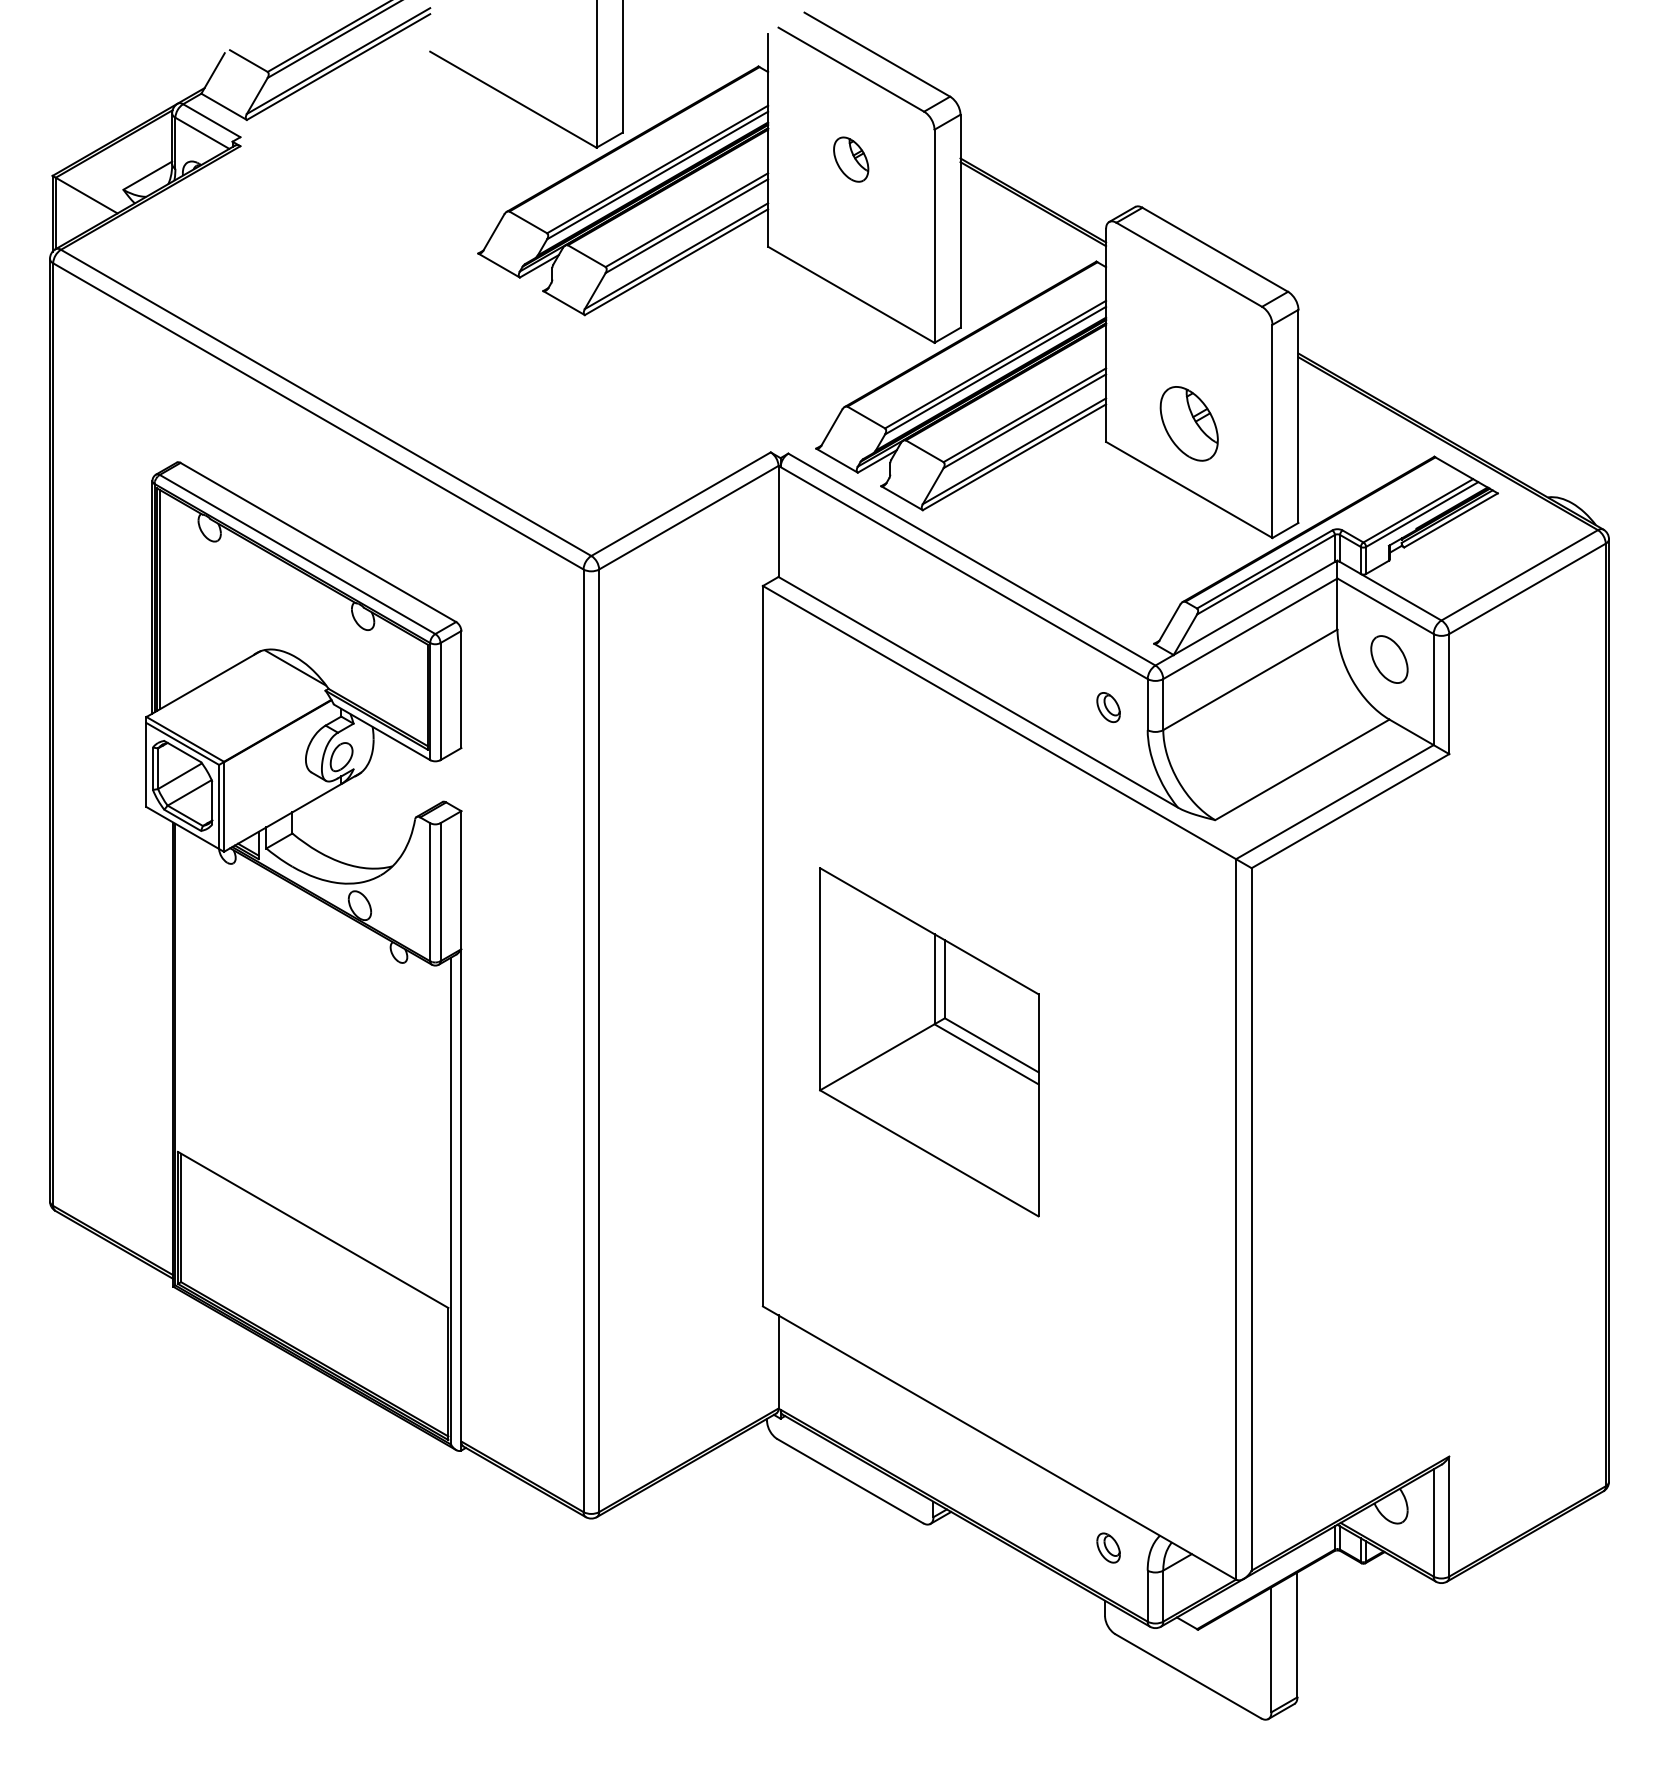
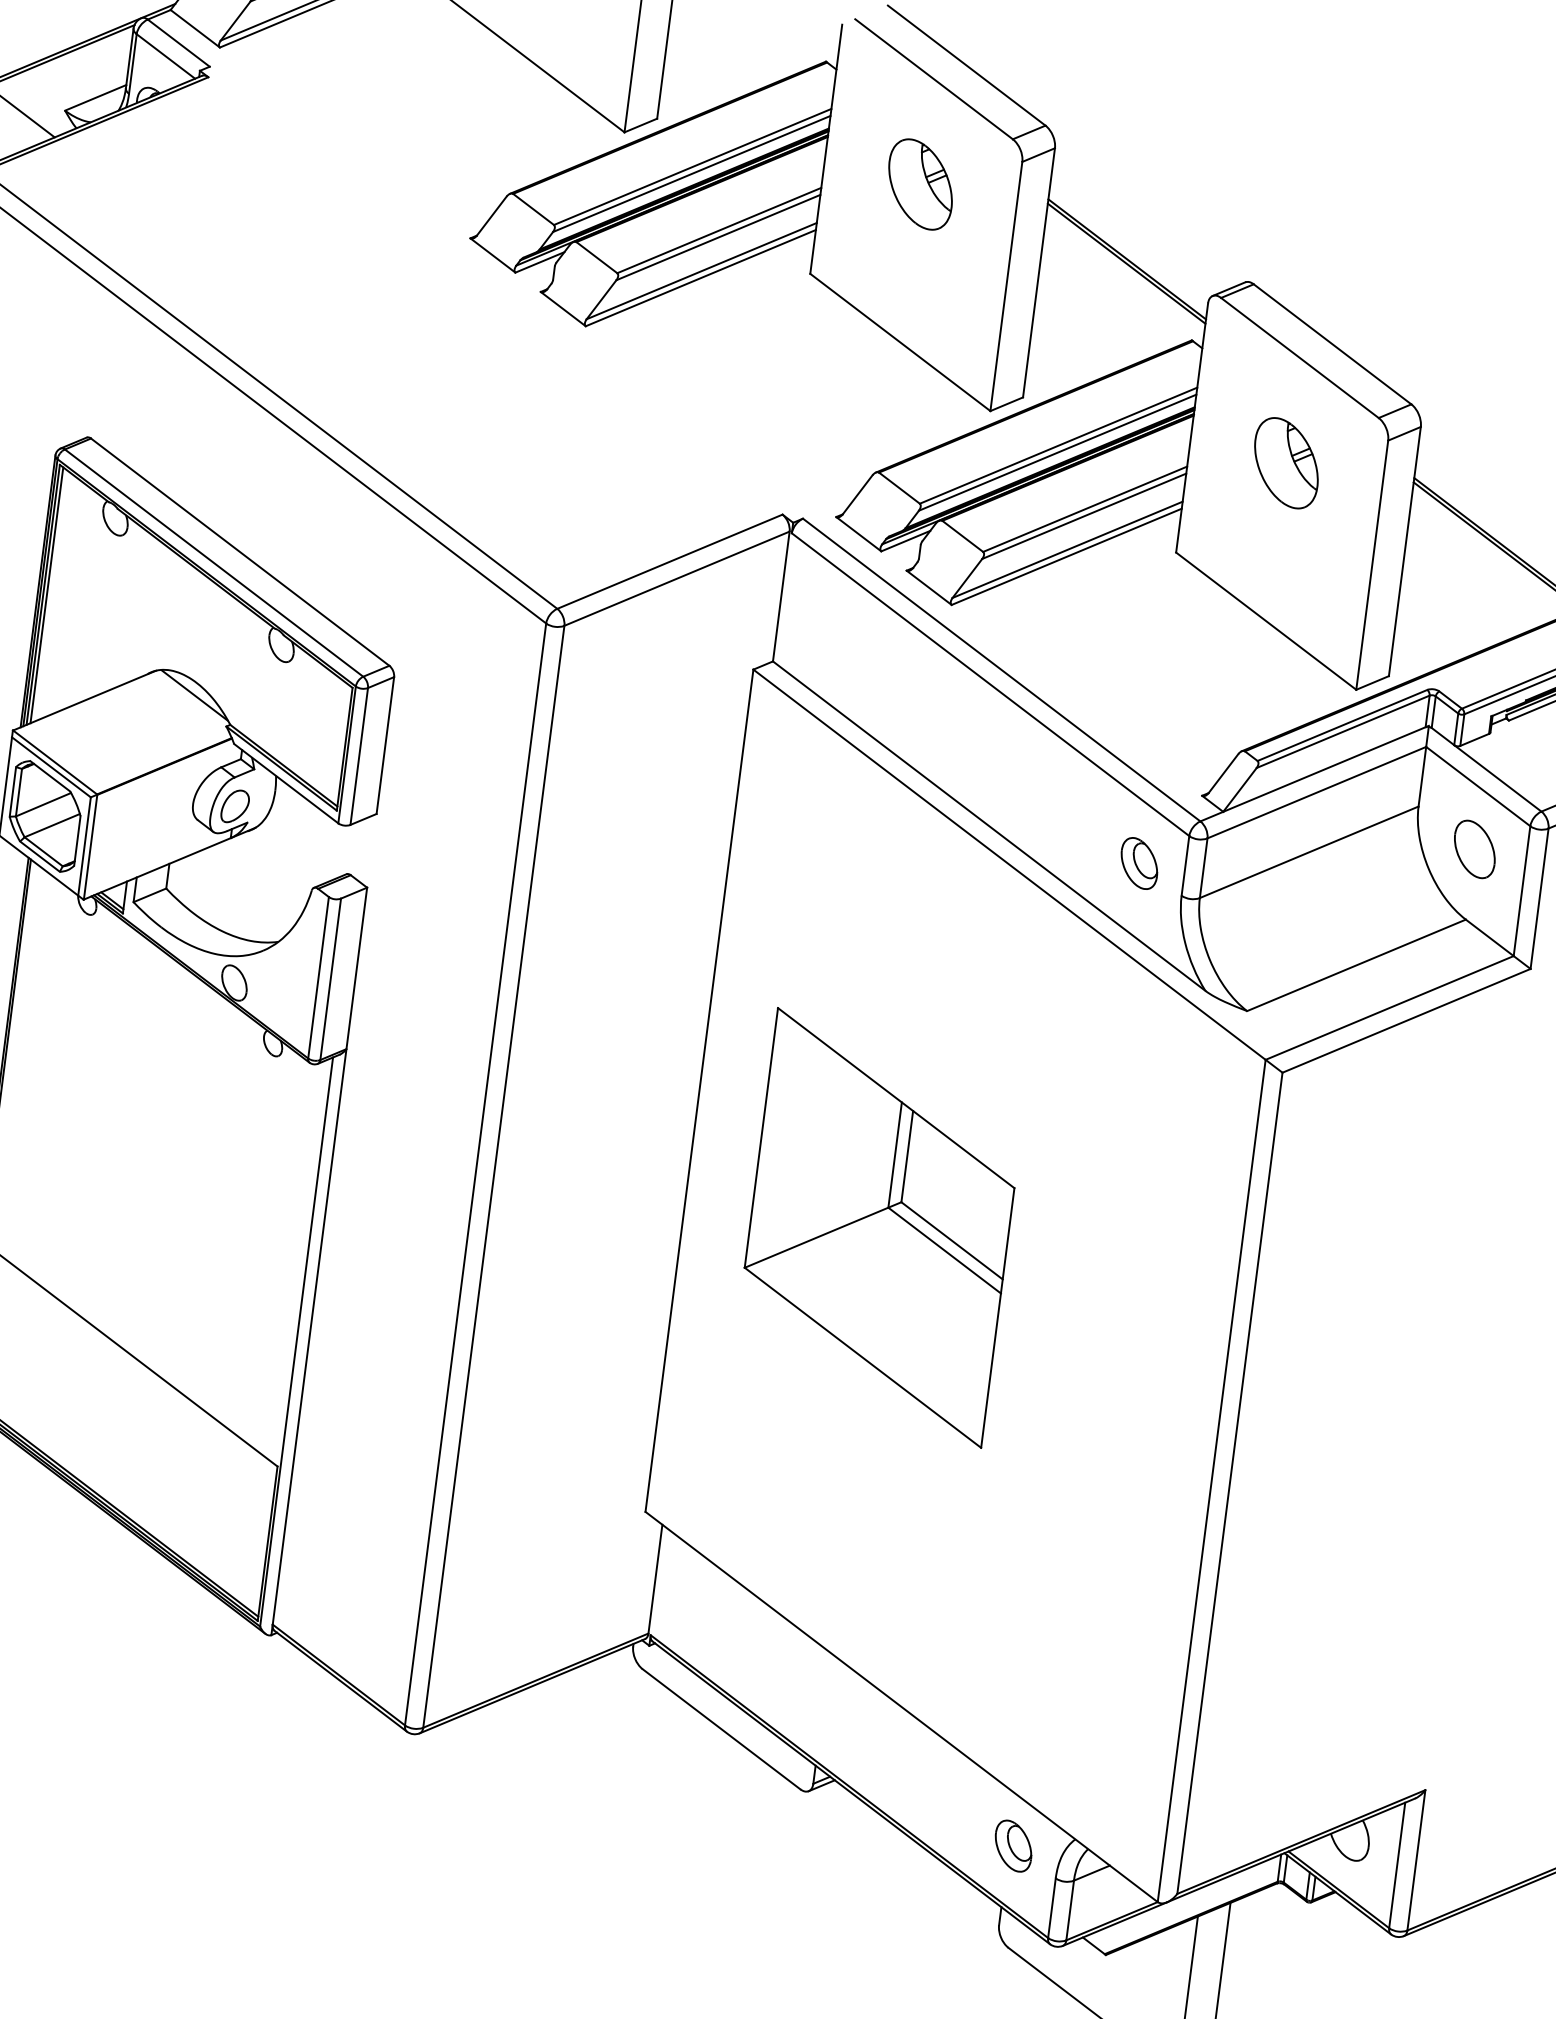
part: (850, 159) -> (919, 184), size x1.67
part: (1188, 423) -> (1285, 462), moved
part: (1108, 707) -> (1139, 863), size x1.43
part: (1108, 1547) -> (1013, 1845), size x1.43

